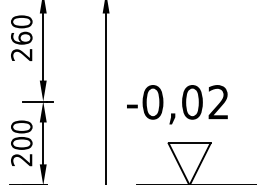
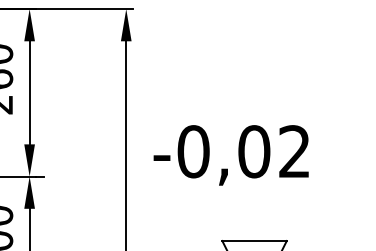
text: (177, 104) -> (231, 155), moved

